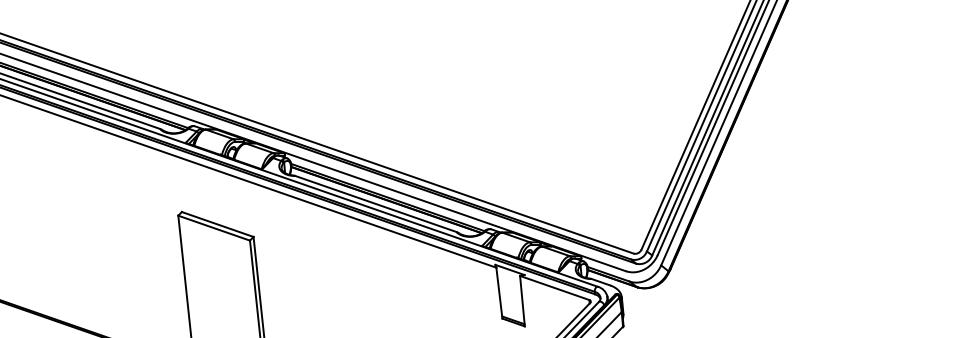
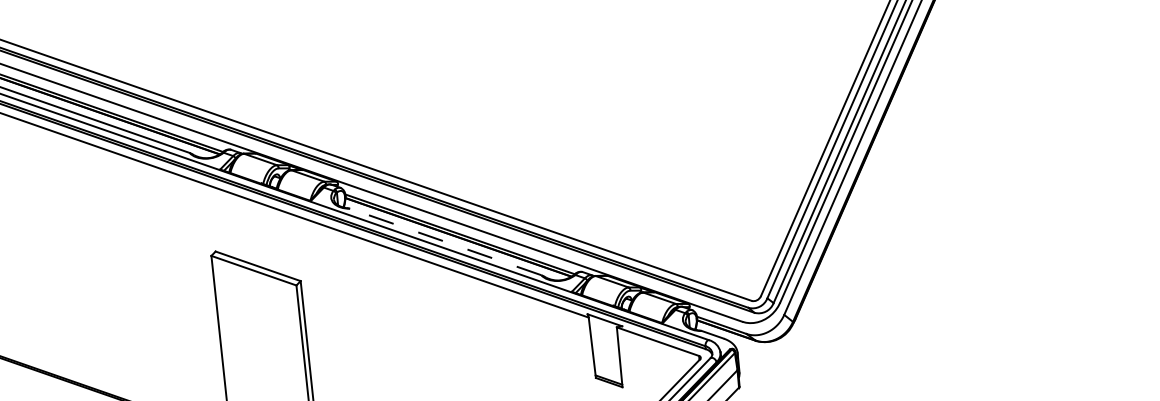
line: (375, 203) -> (445, 241), solid -> dashed

